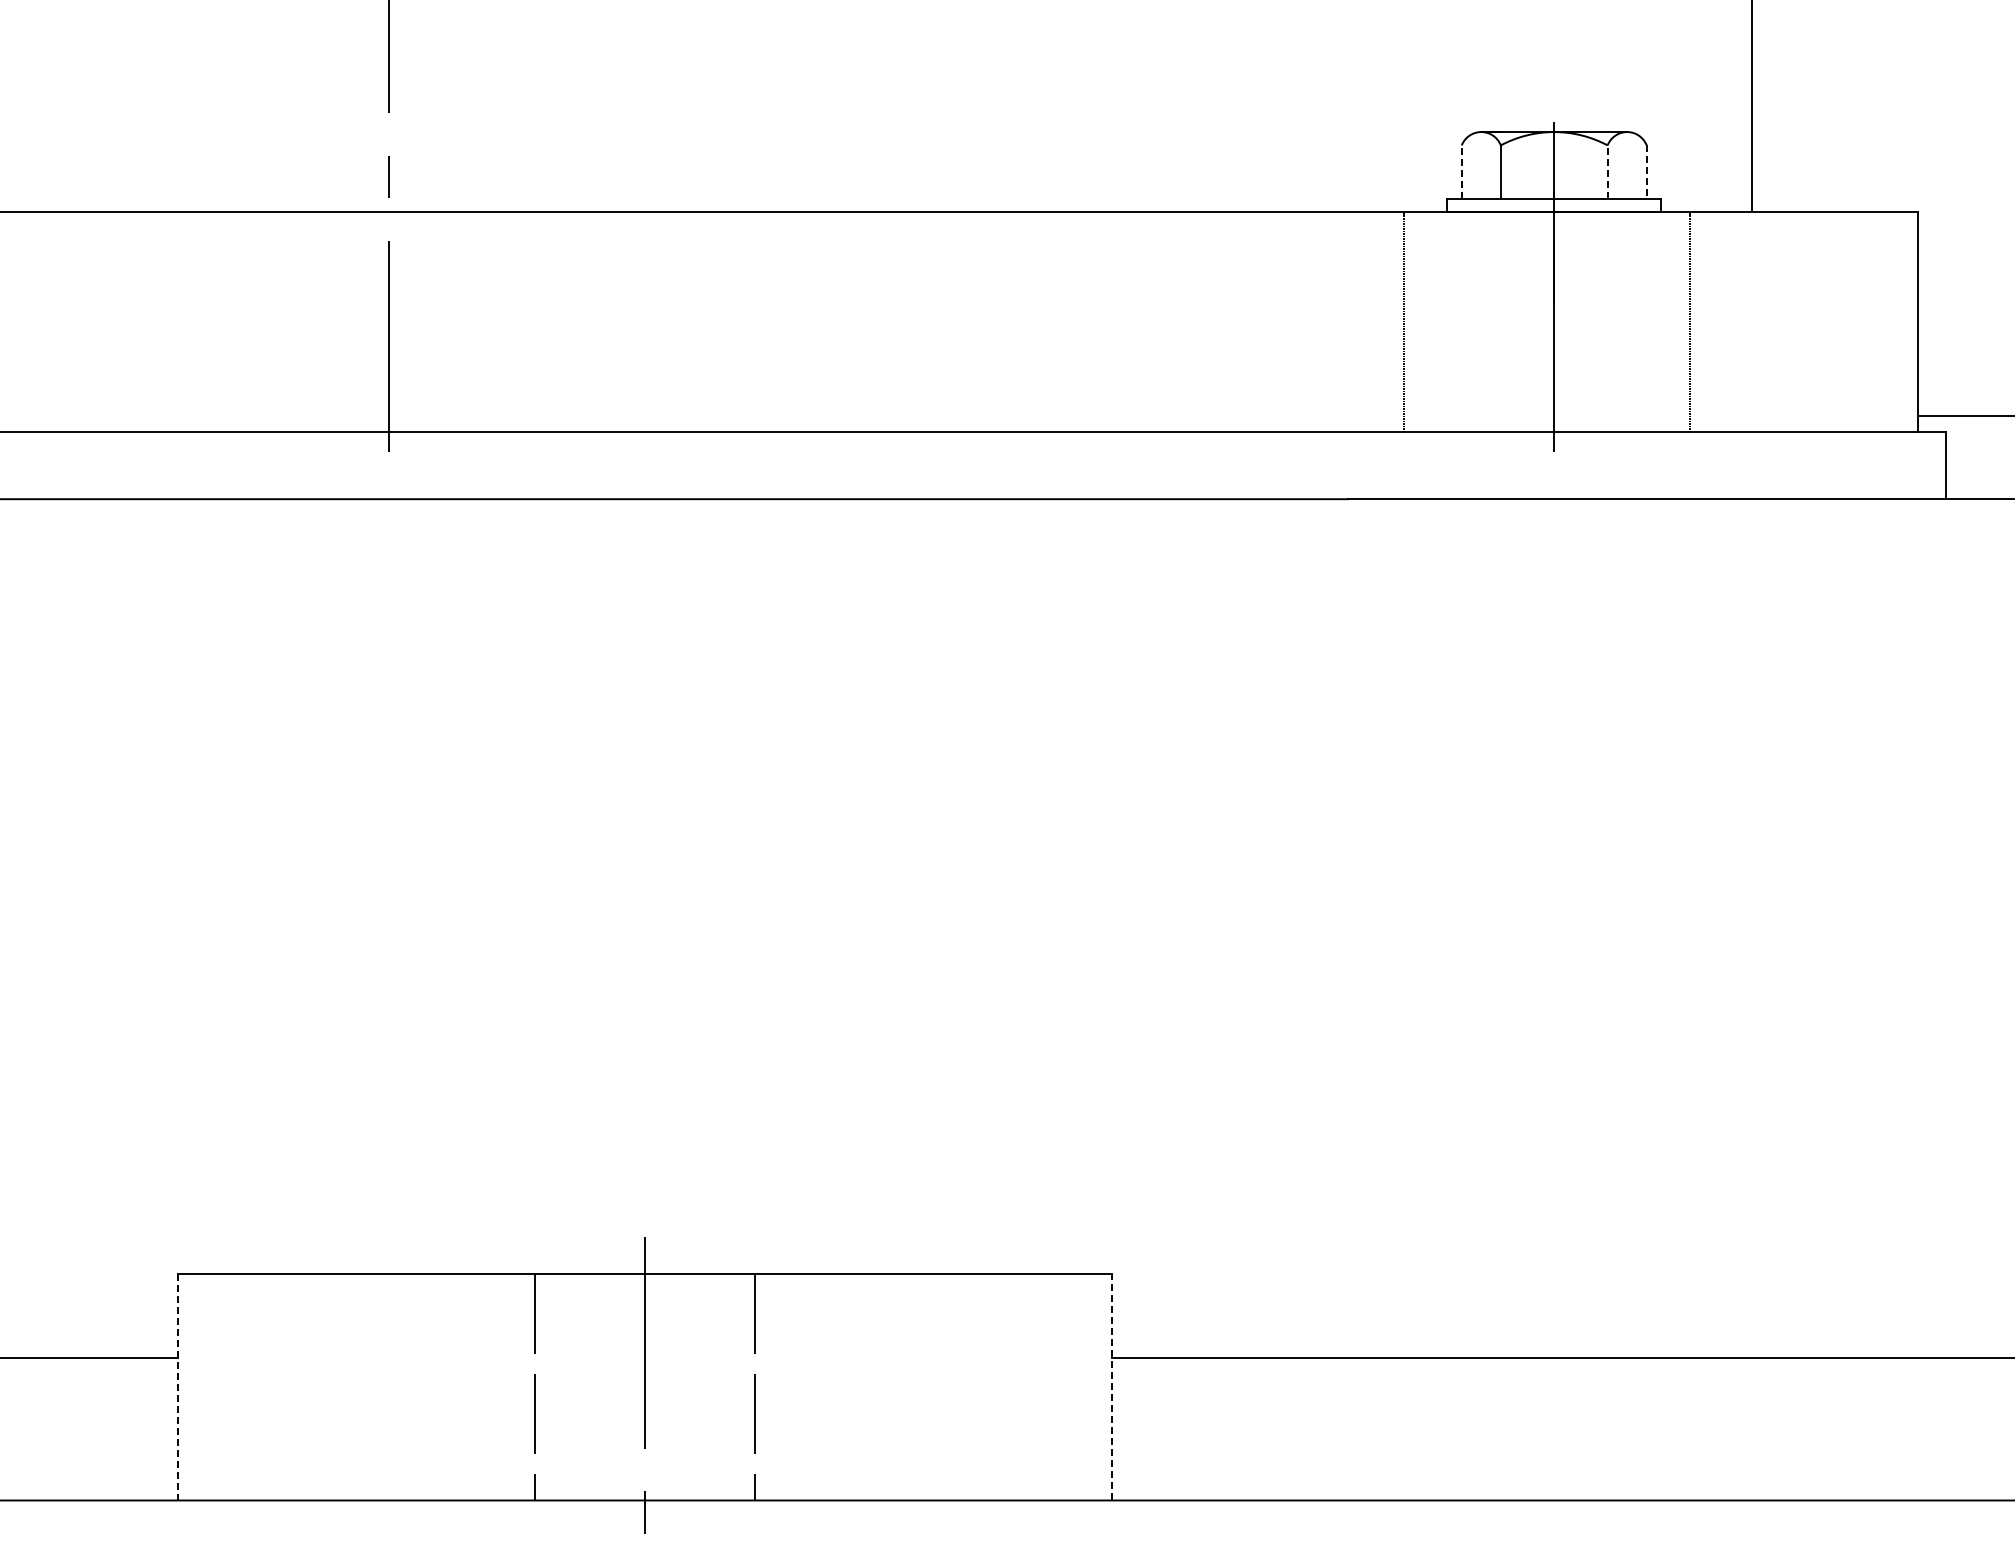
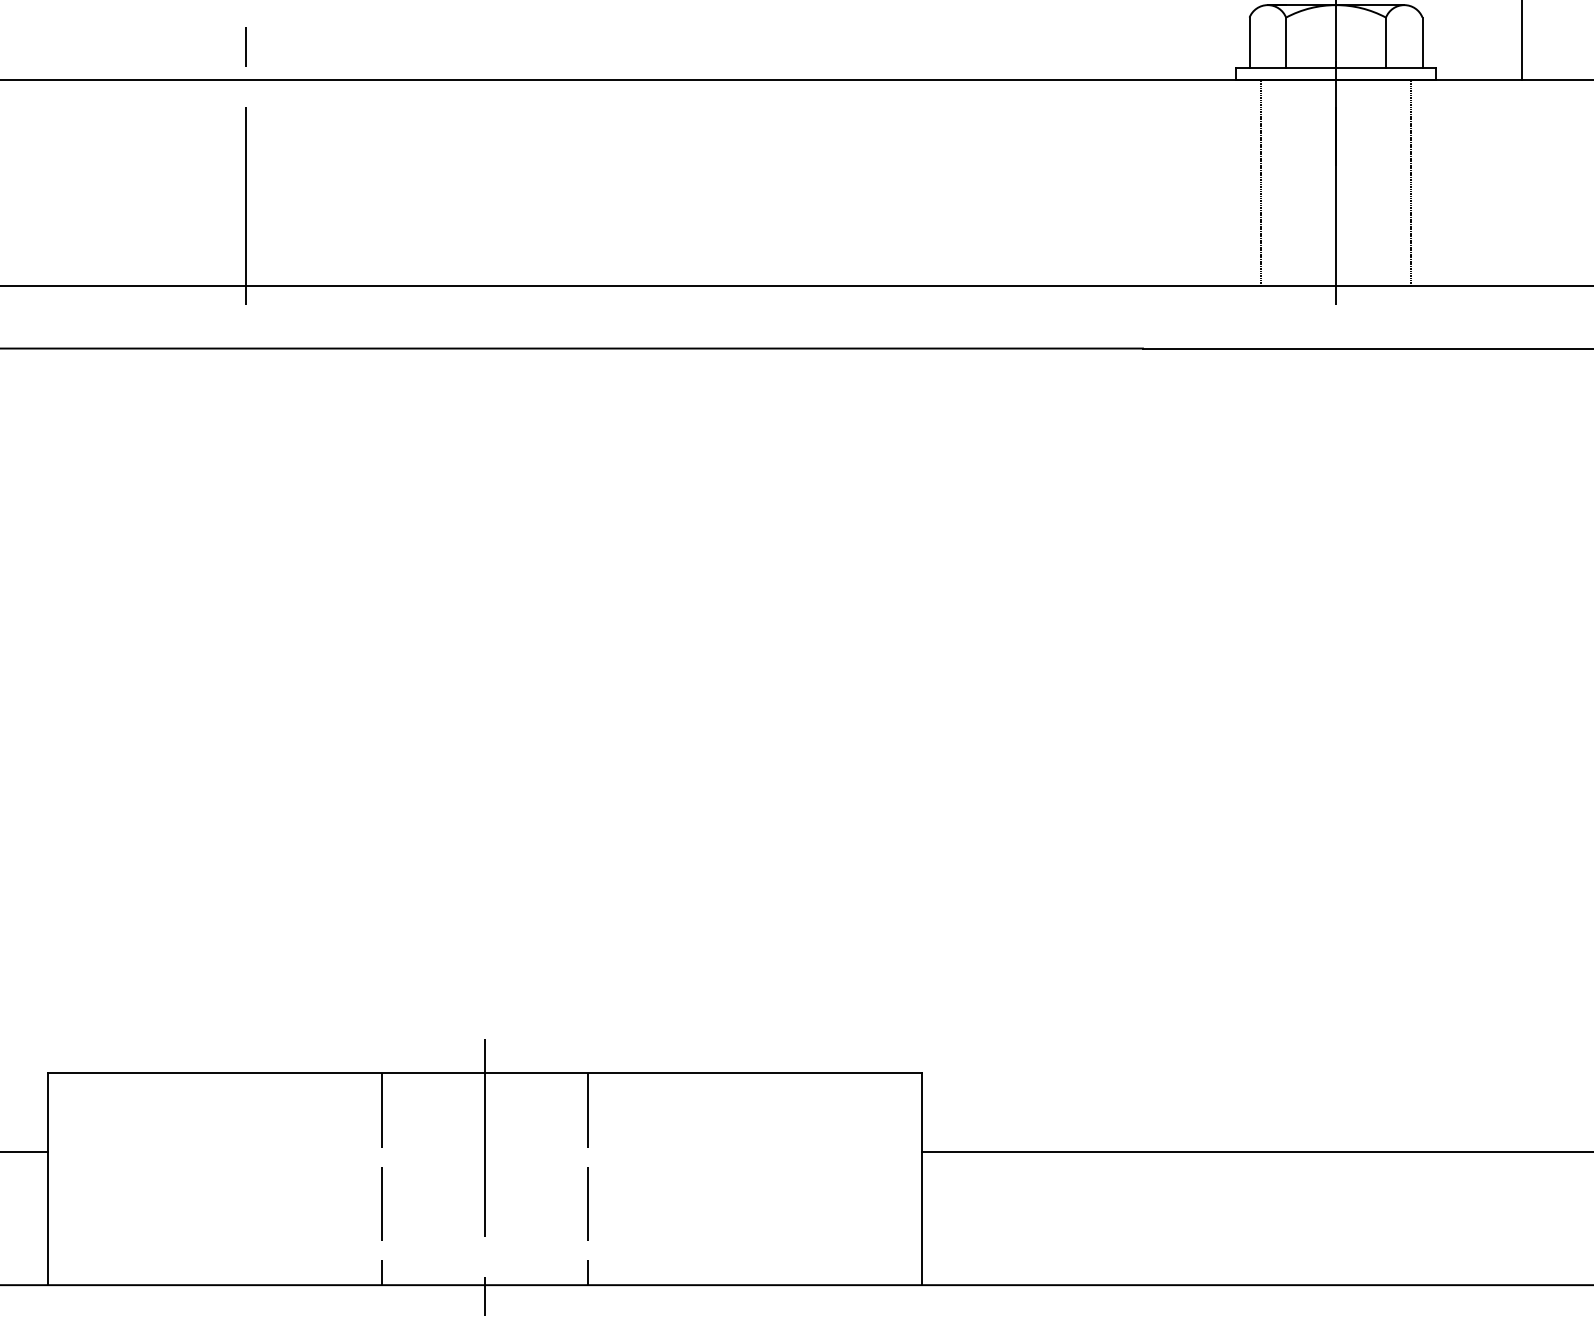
line: (1461, 172) -> (1249, 42), dashed -> solid
line: (1607, 172) -> (1385, 42), dashed -> solid
line: (1646, 172) -> (1422, 42), dashed -> solid
line: (1404, 322) -> (1261, 183), moved
line: (1690, 322) -> (1411, 183), moved
line: (1112, 1386) -> (922, 1178), dashed -> solid
line: (177, 1387) -> (48, 1179), dashed -> solid

